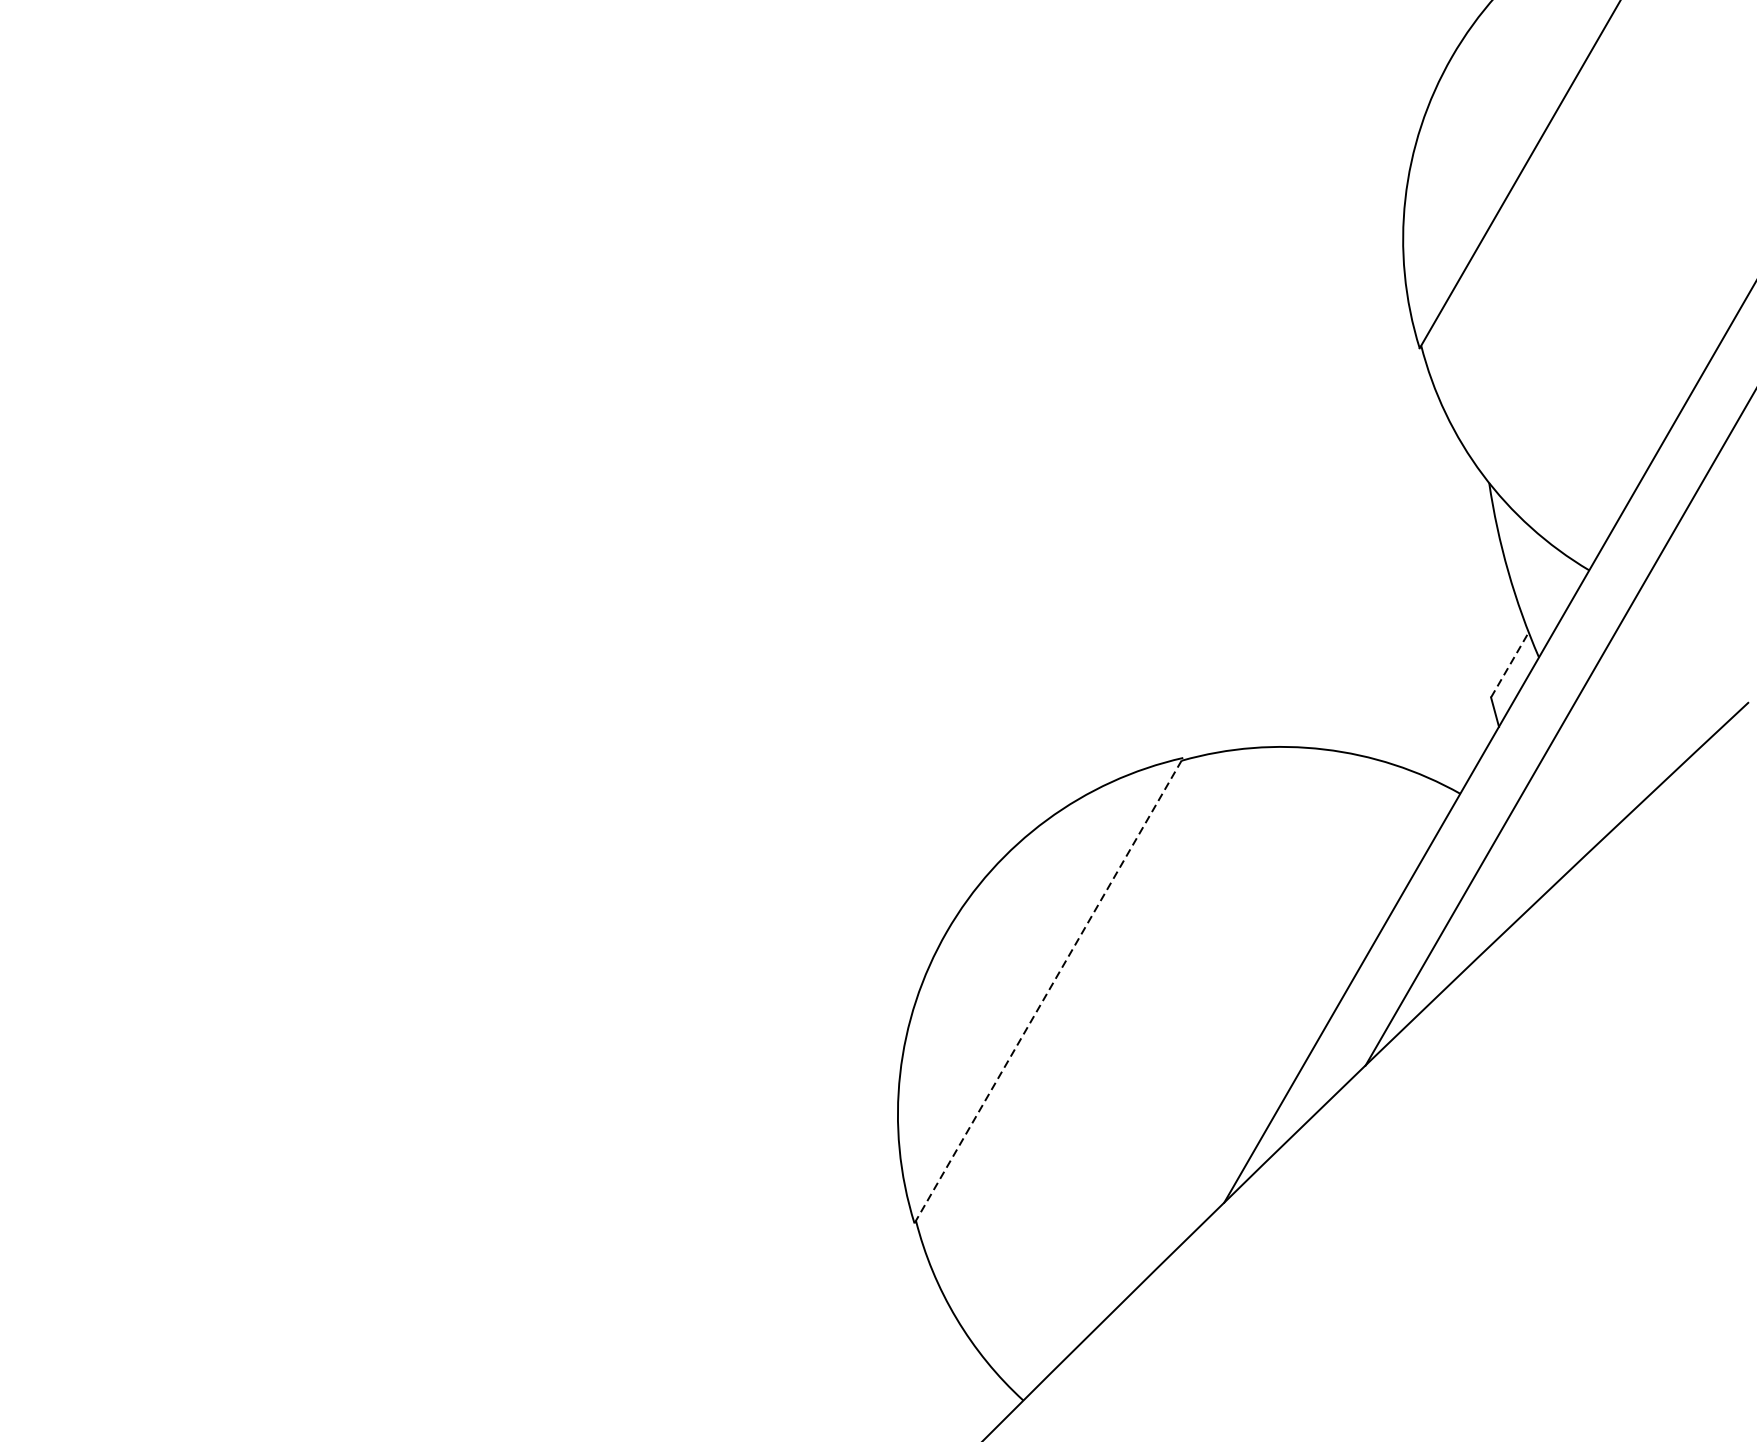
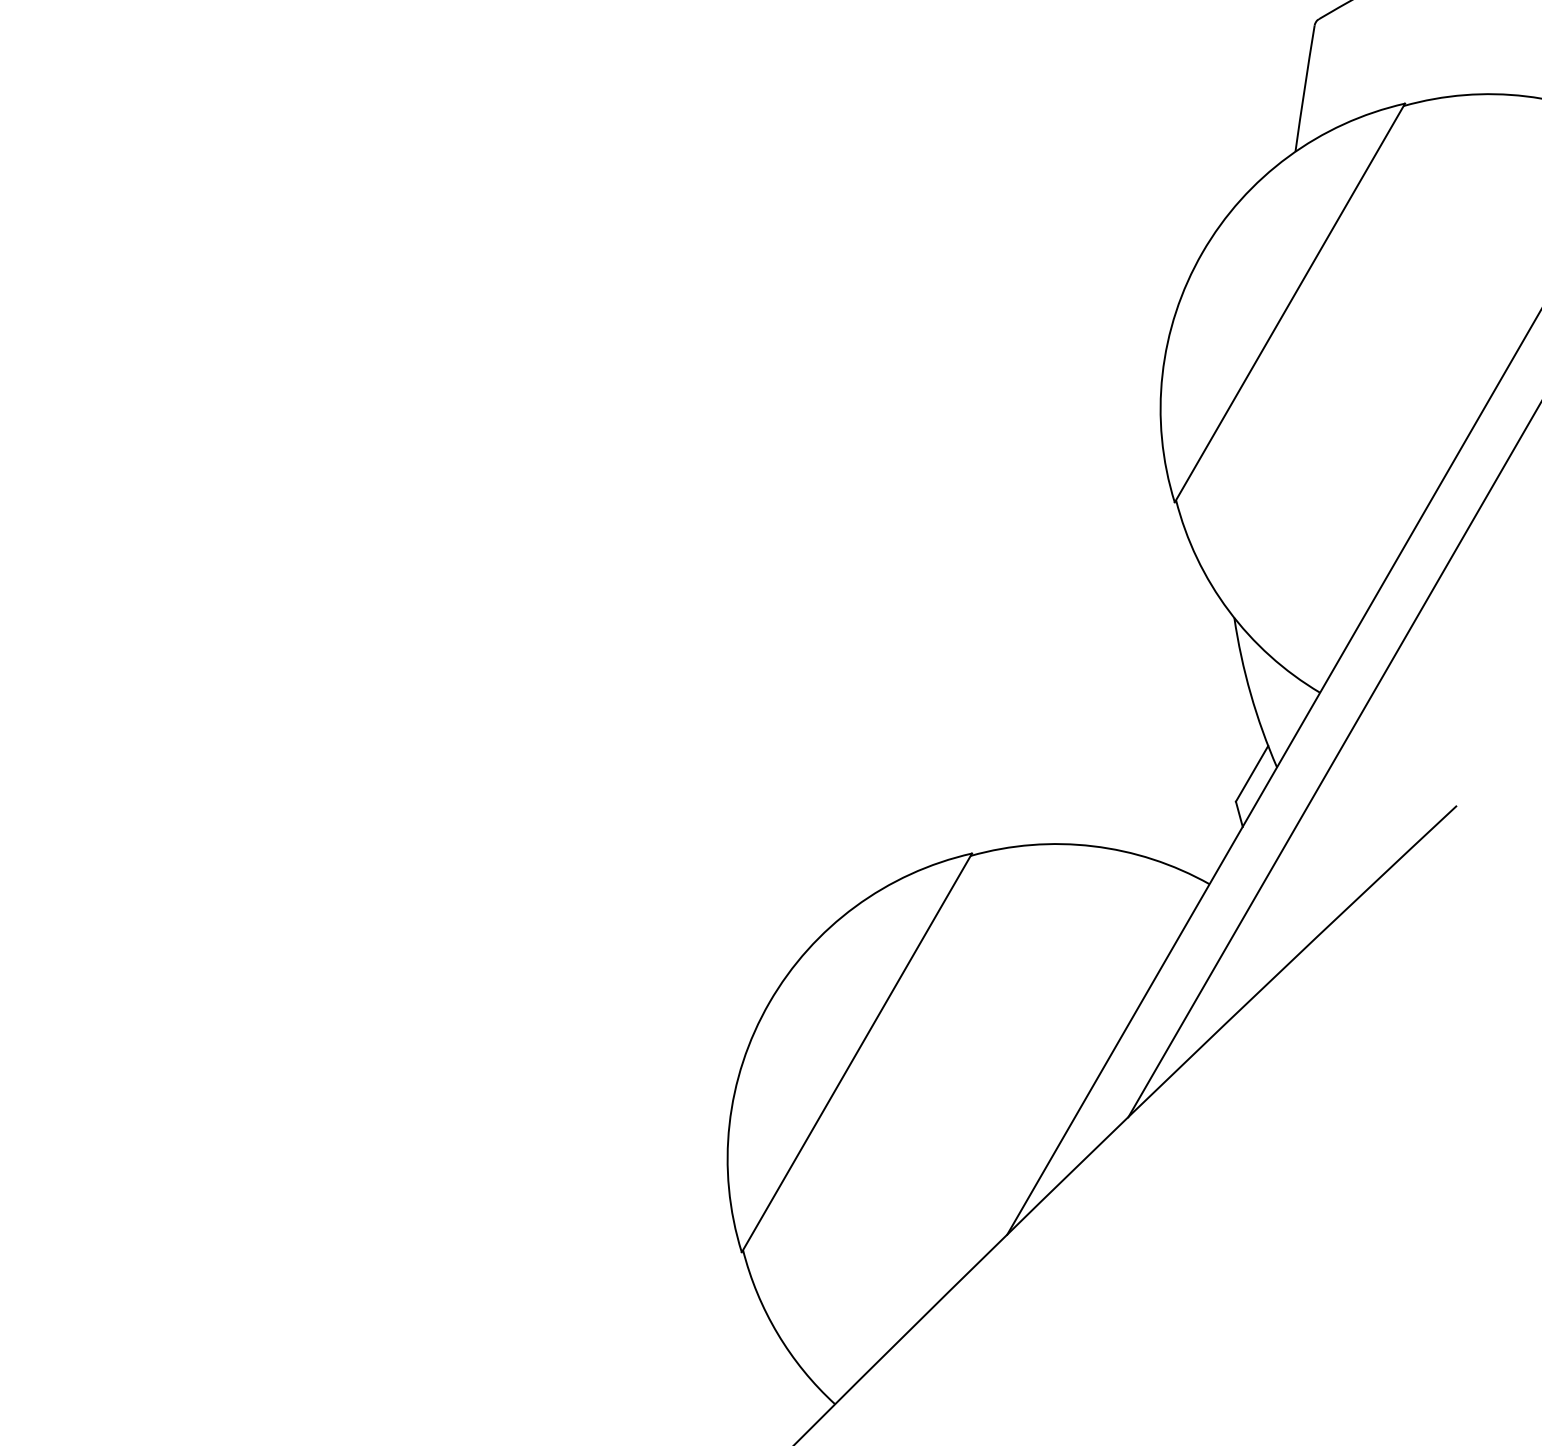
line: (1510, 664) -> (1252, 773), dashed -> solid
line: (1049, 990) -> (857, 1052), dashed -> solid

